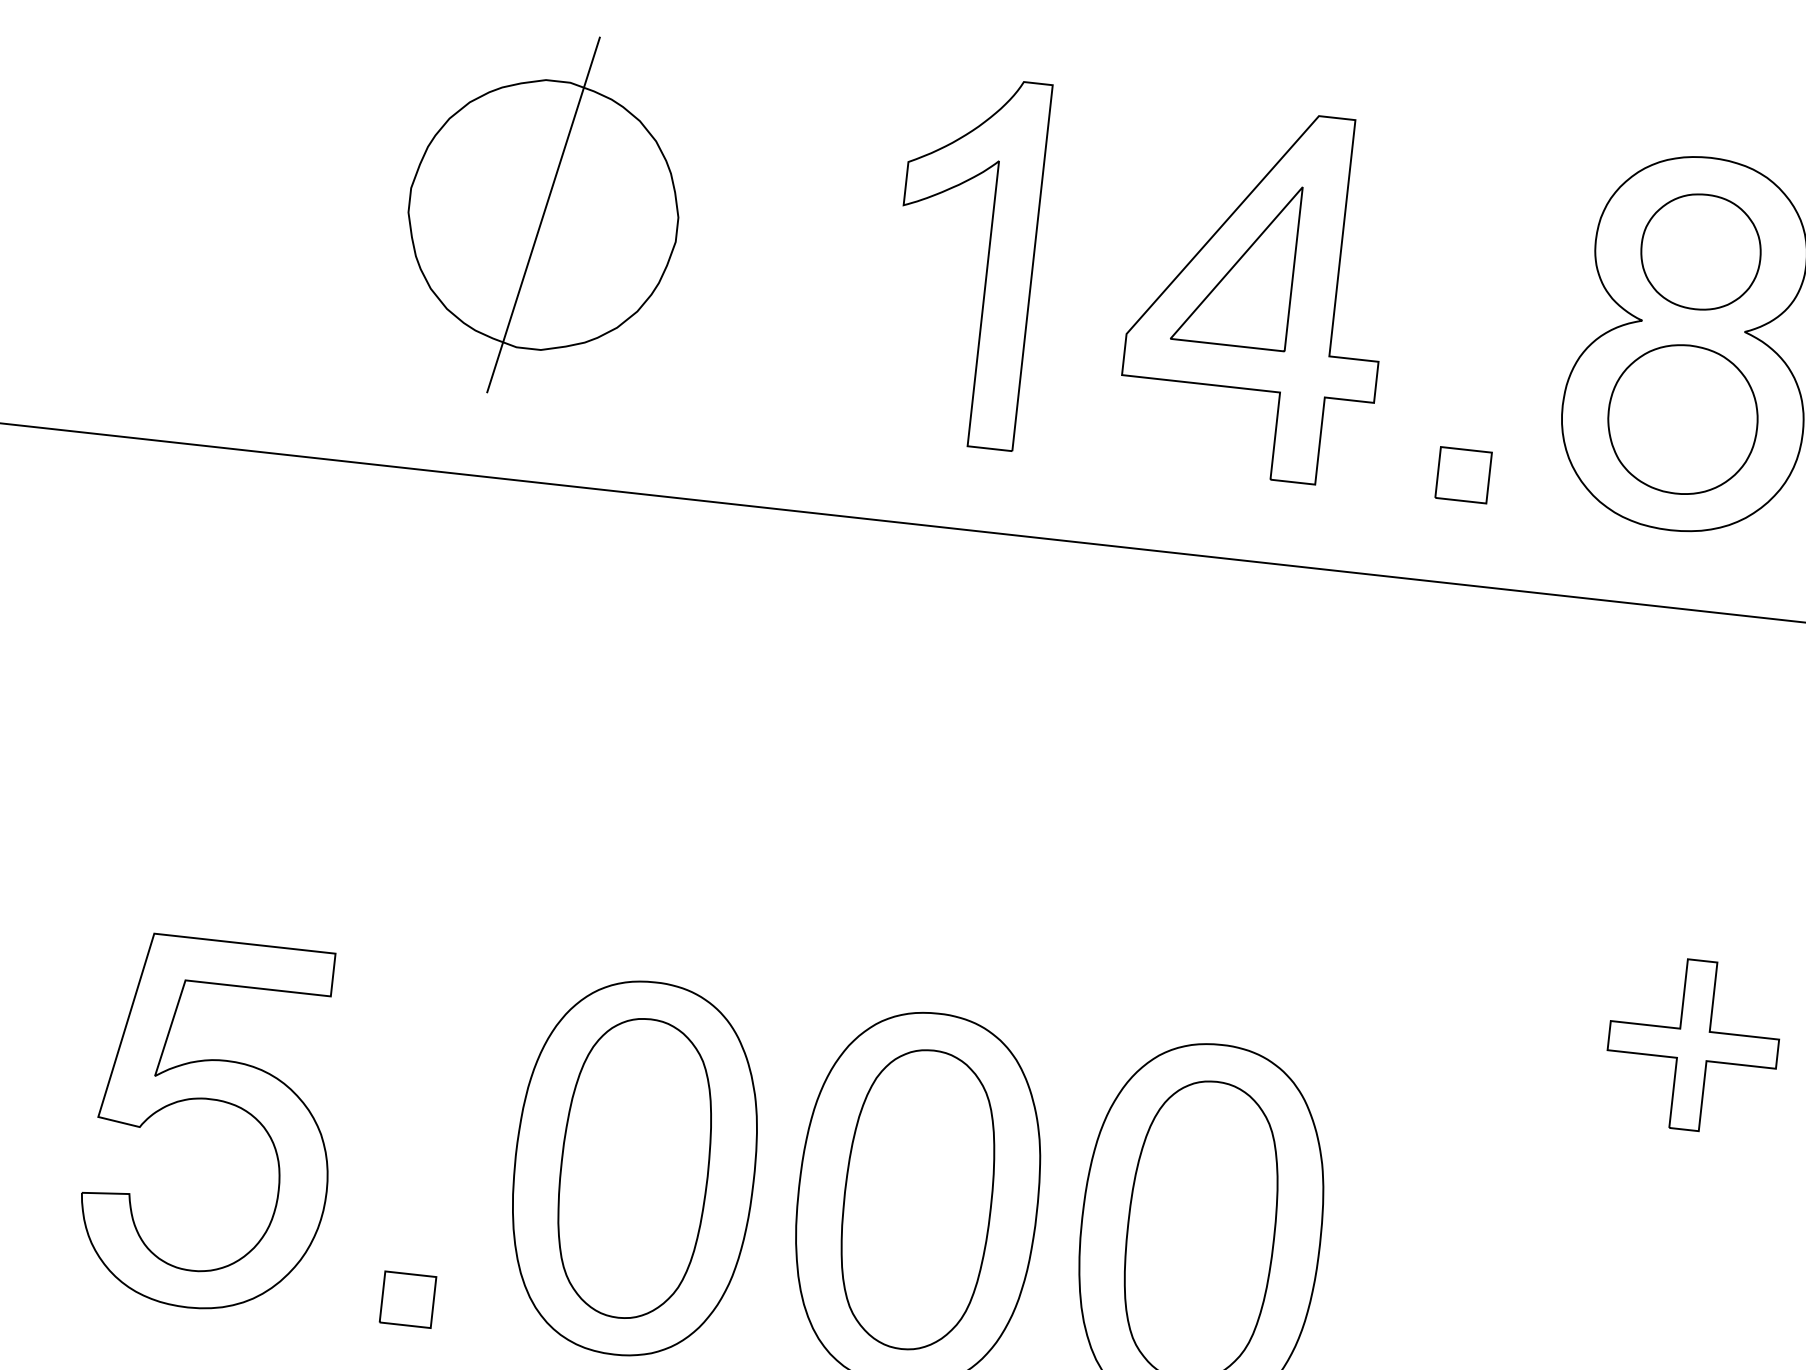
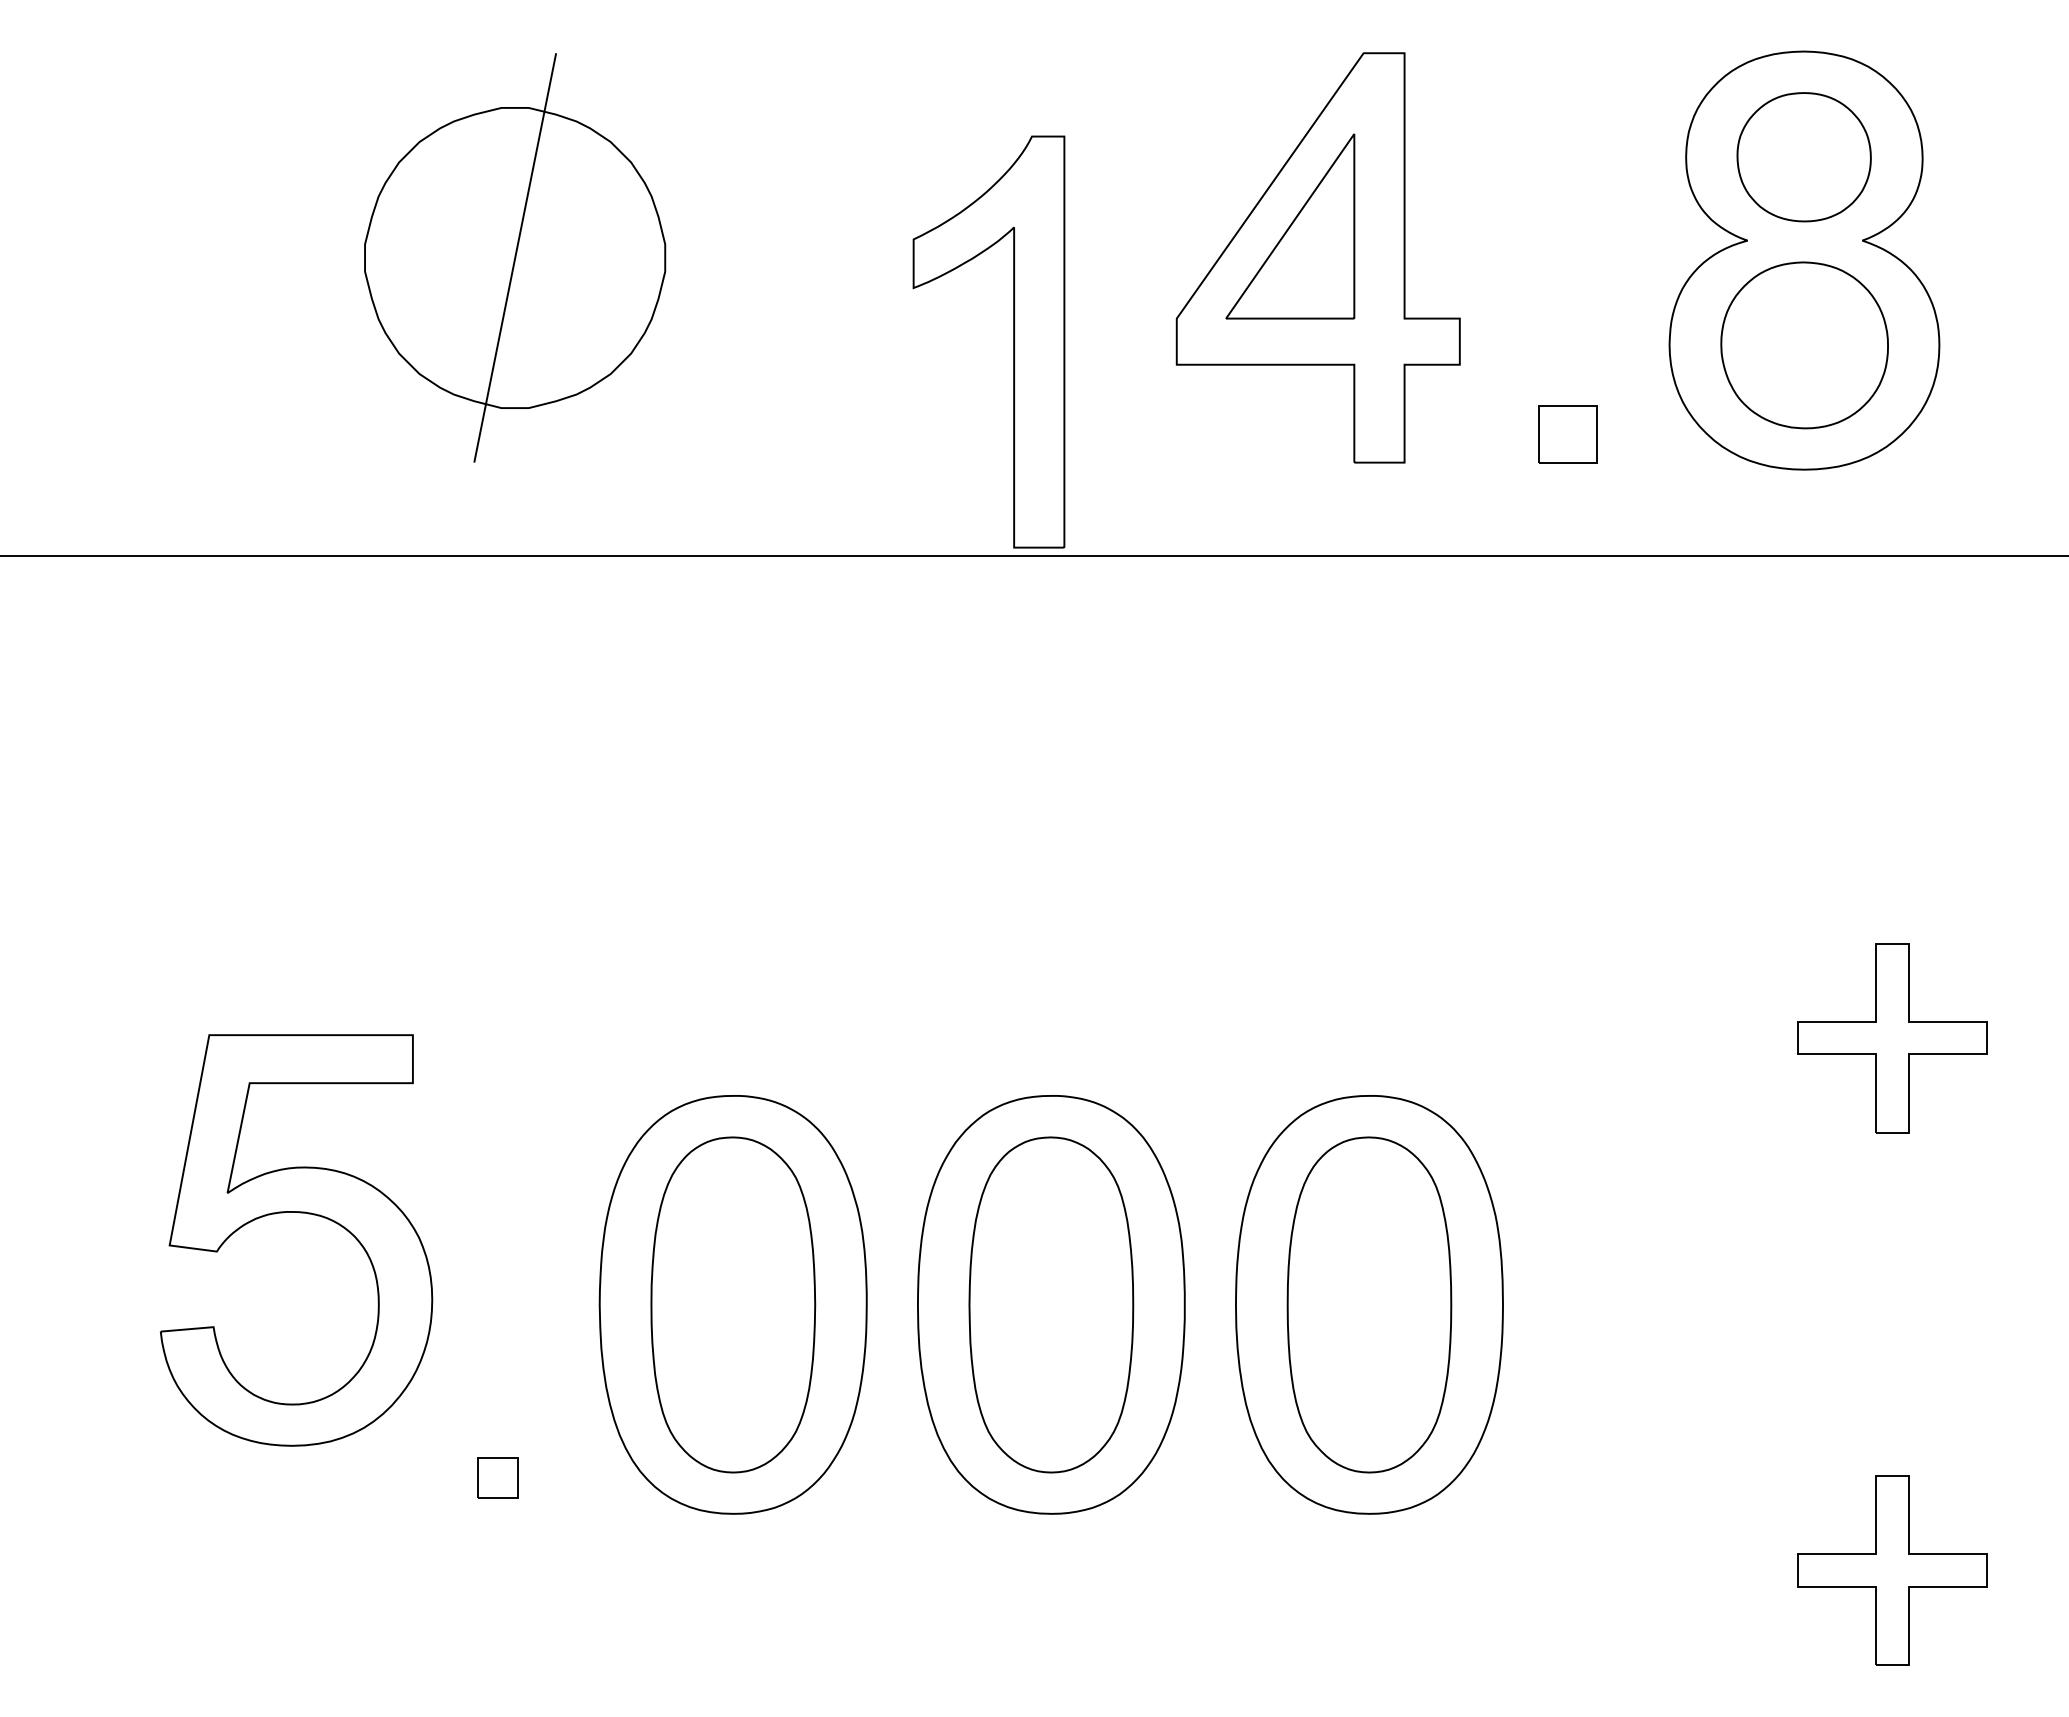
part: (987, 262) -> (1013, 341), moved
part: (217, 1101) -> (299, 1213), moved
part: (407, 1299) -> (497, 1478), size x0.7

